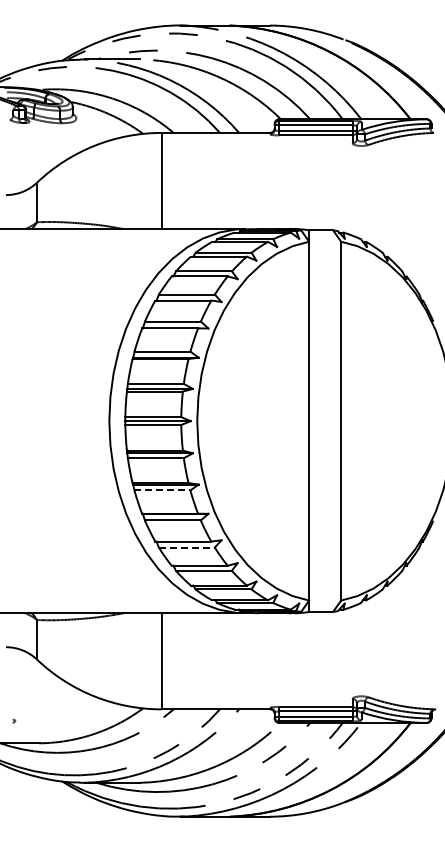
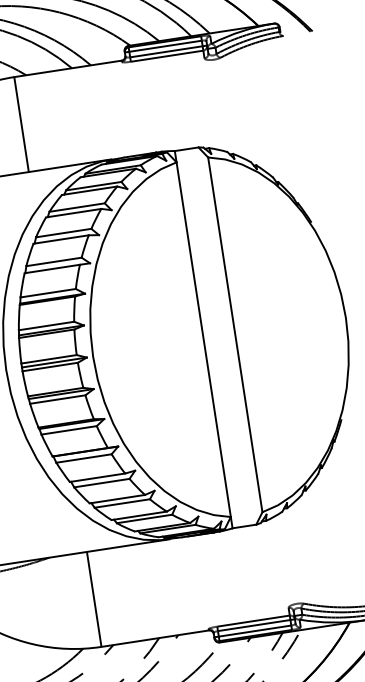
line: (162, 490) -> (69, 430), dashed -> solid
line: (186, 547) -> (101, 483), dashed -> solid

